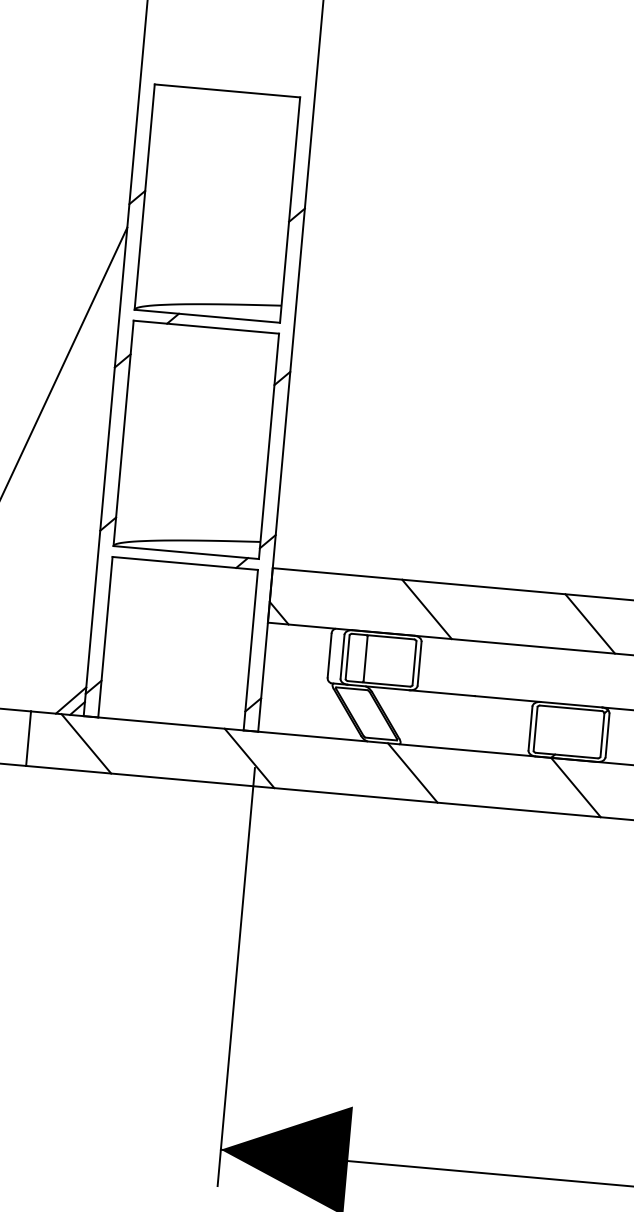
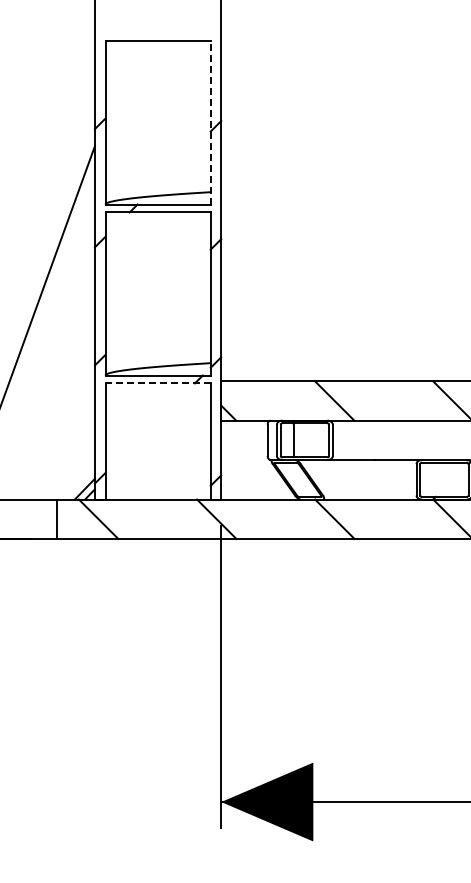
line: (289, 210) -> (210, 123), solid -> dashed
line: (185, 563) -> (158, 383), solid -> dashed

